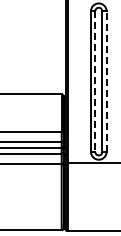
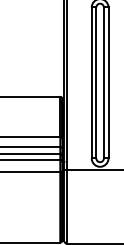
line: (106, 81) -> (108, 82), dashed -> solid
line: (95, 82) -> (96, 83), dashed -> solid

